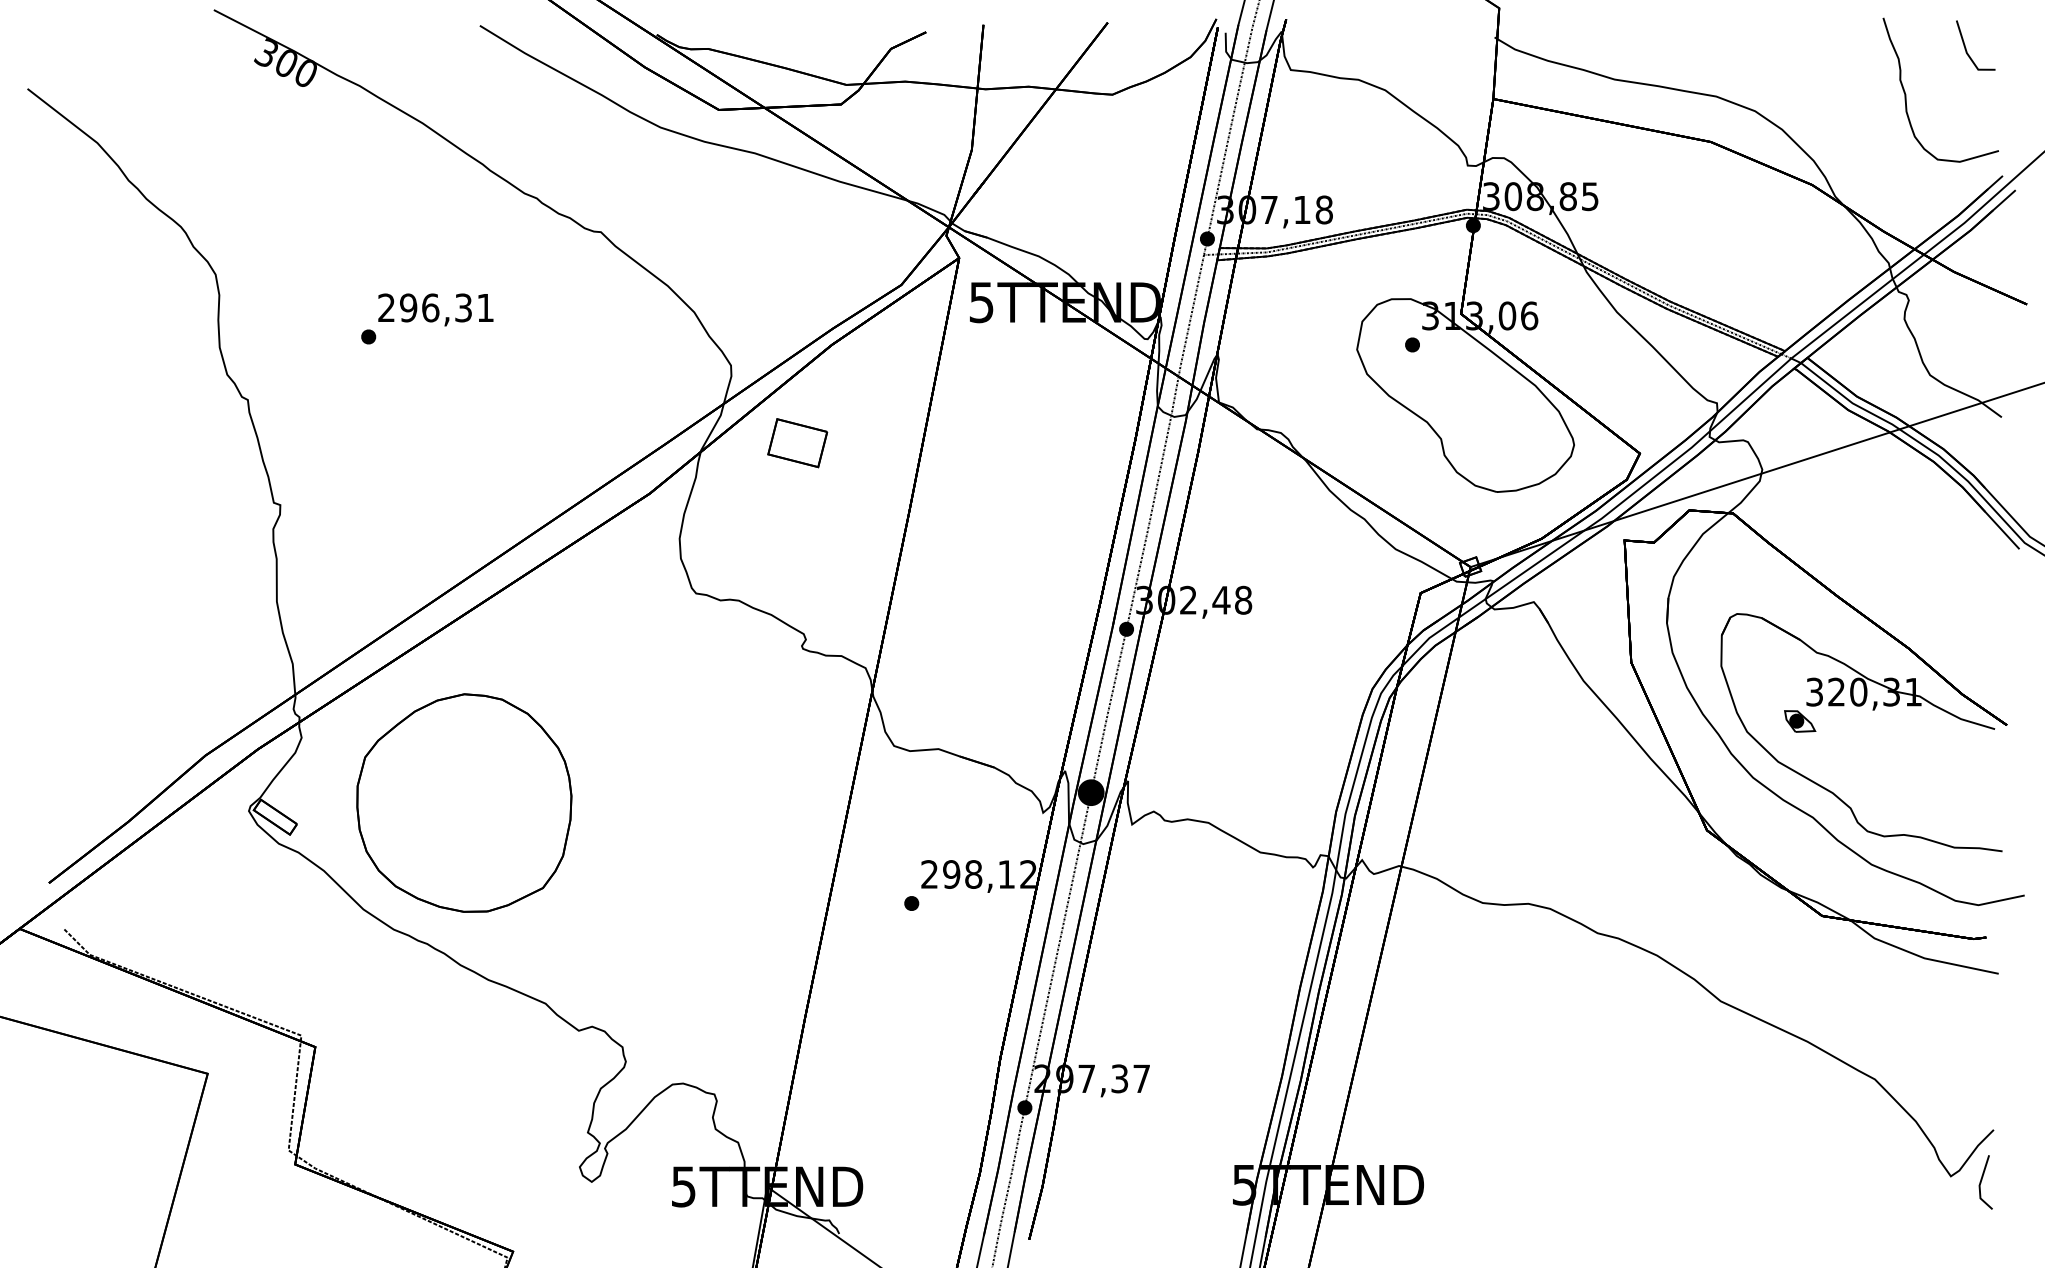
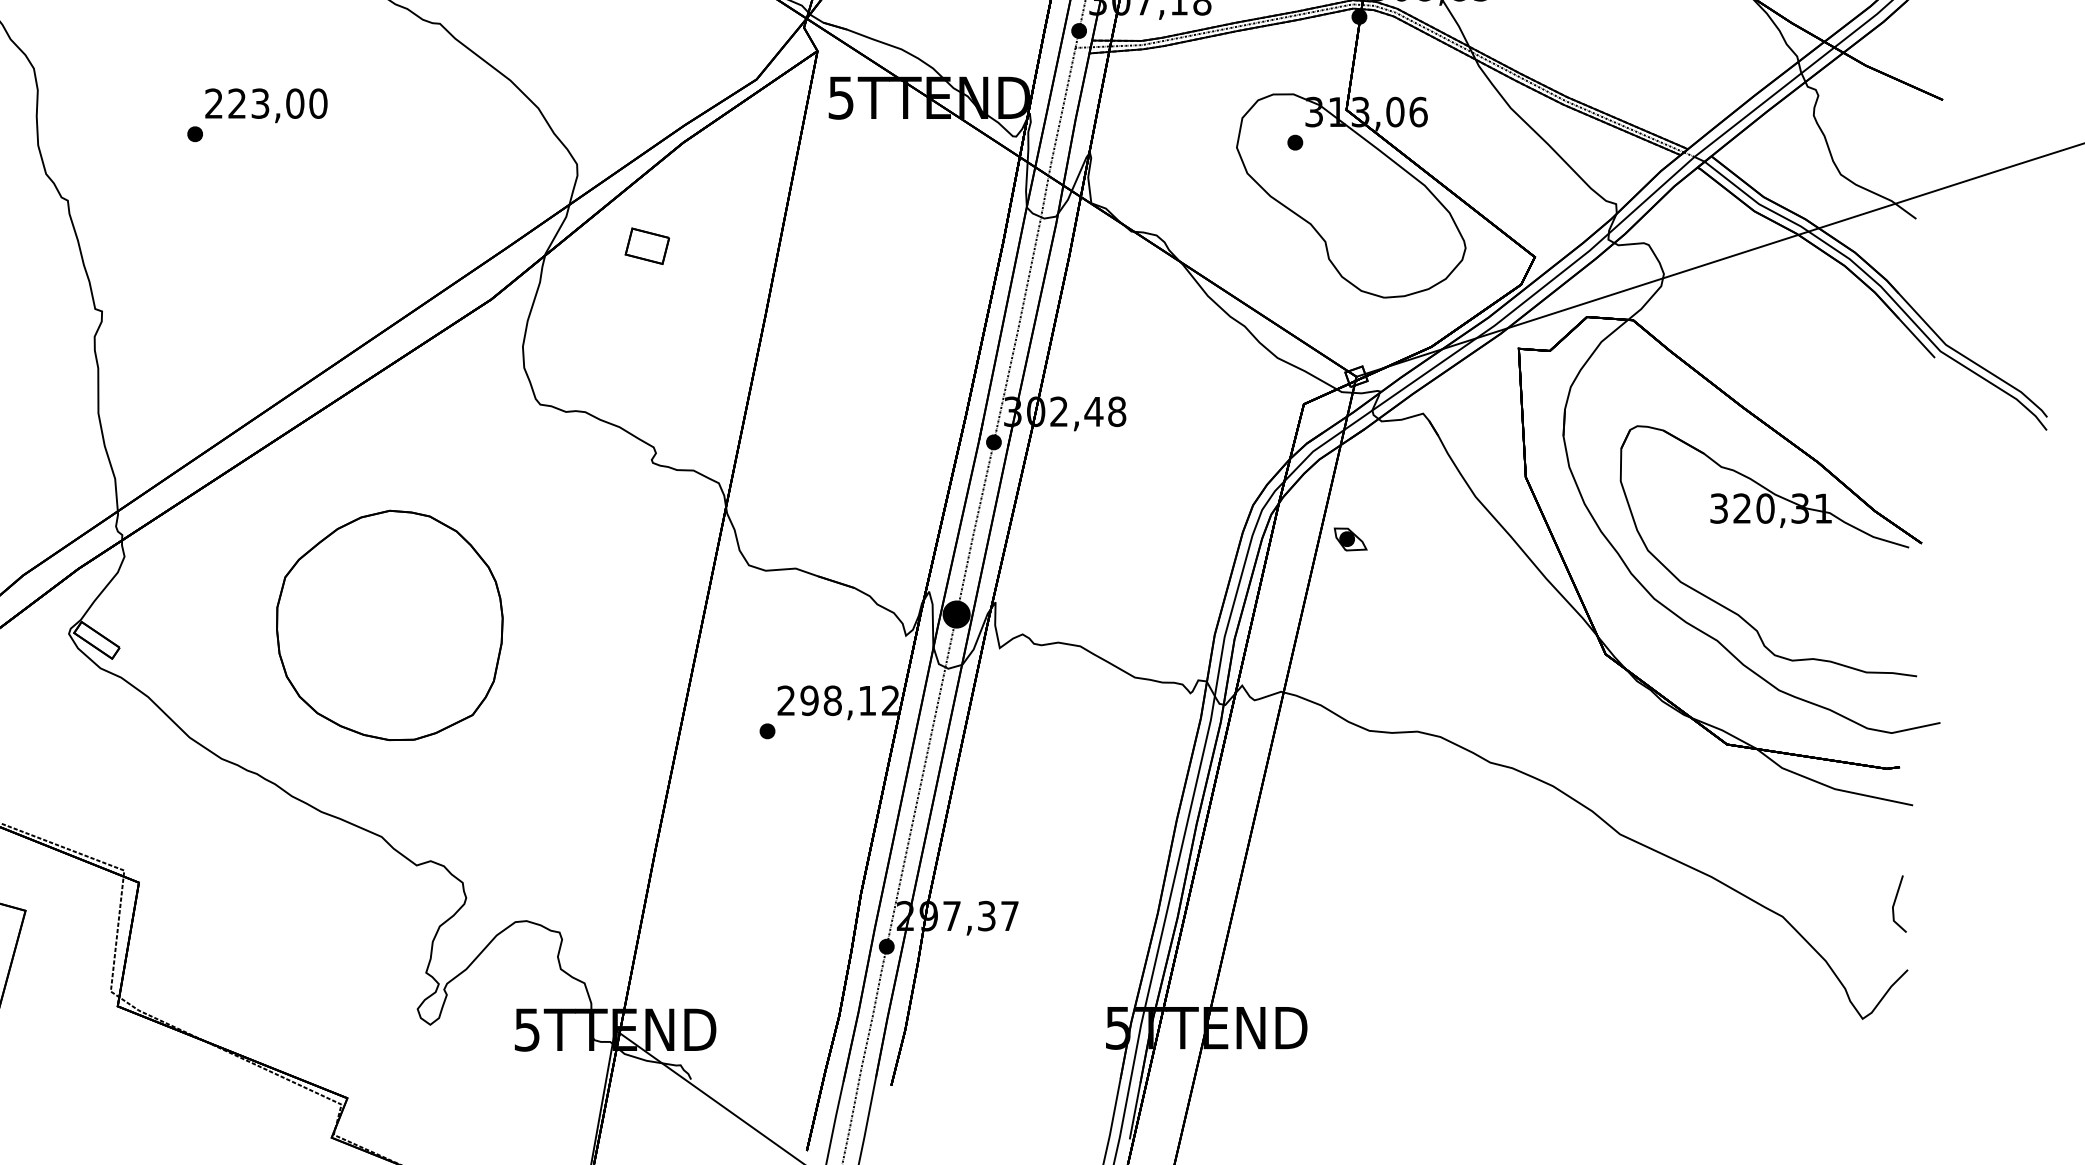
text: (447, 307) -> (278, 103), 296,31 -> 223,00
part: (797, 443) -> (647, 246), size x0.7
part: (1800, 721) -> (1351, 539), moved
part: (464, 802) -> (389, 624), moved
line: (1982, 1180) -> (1895, 902), moved

